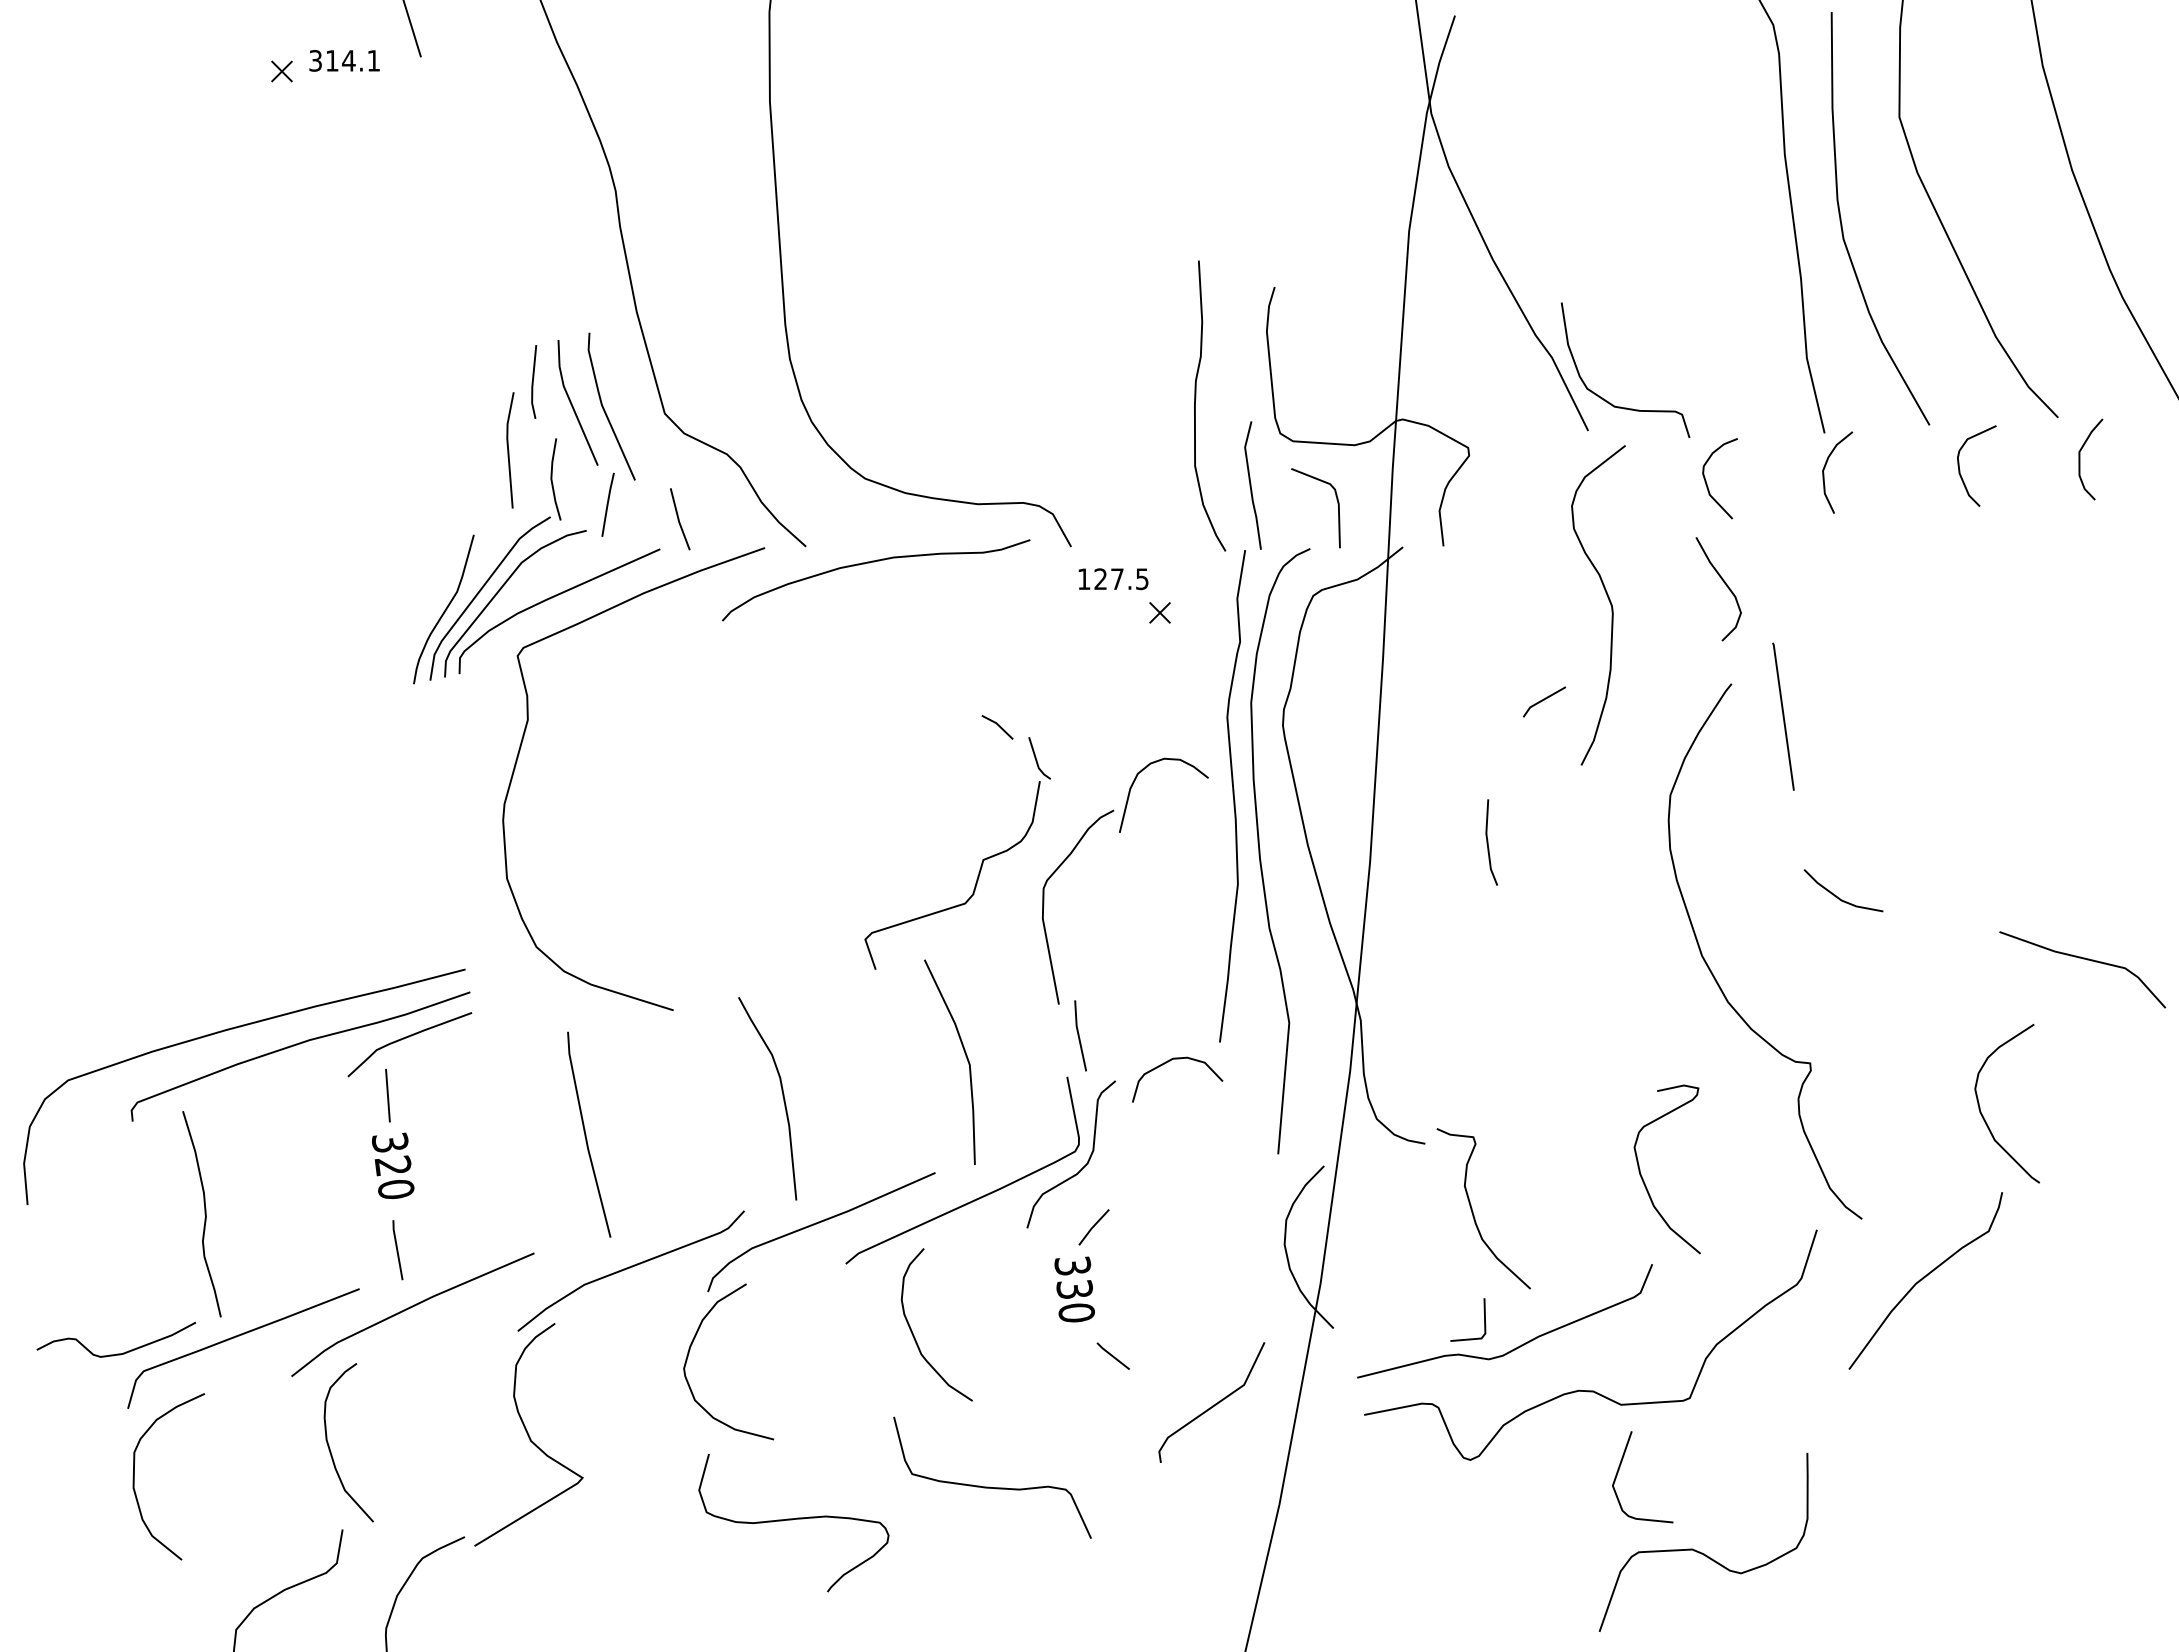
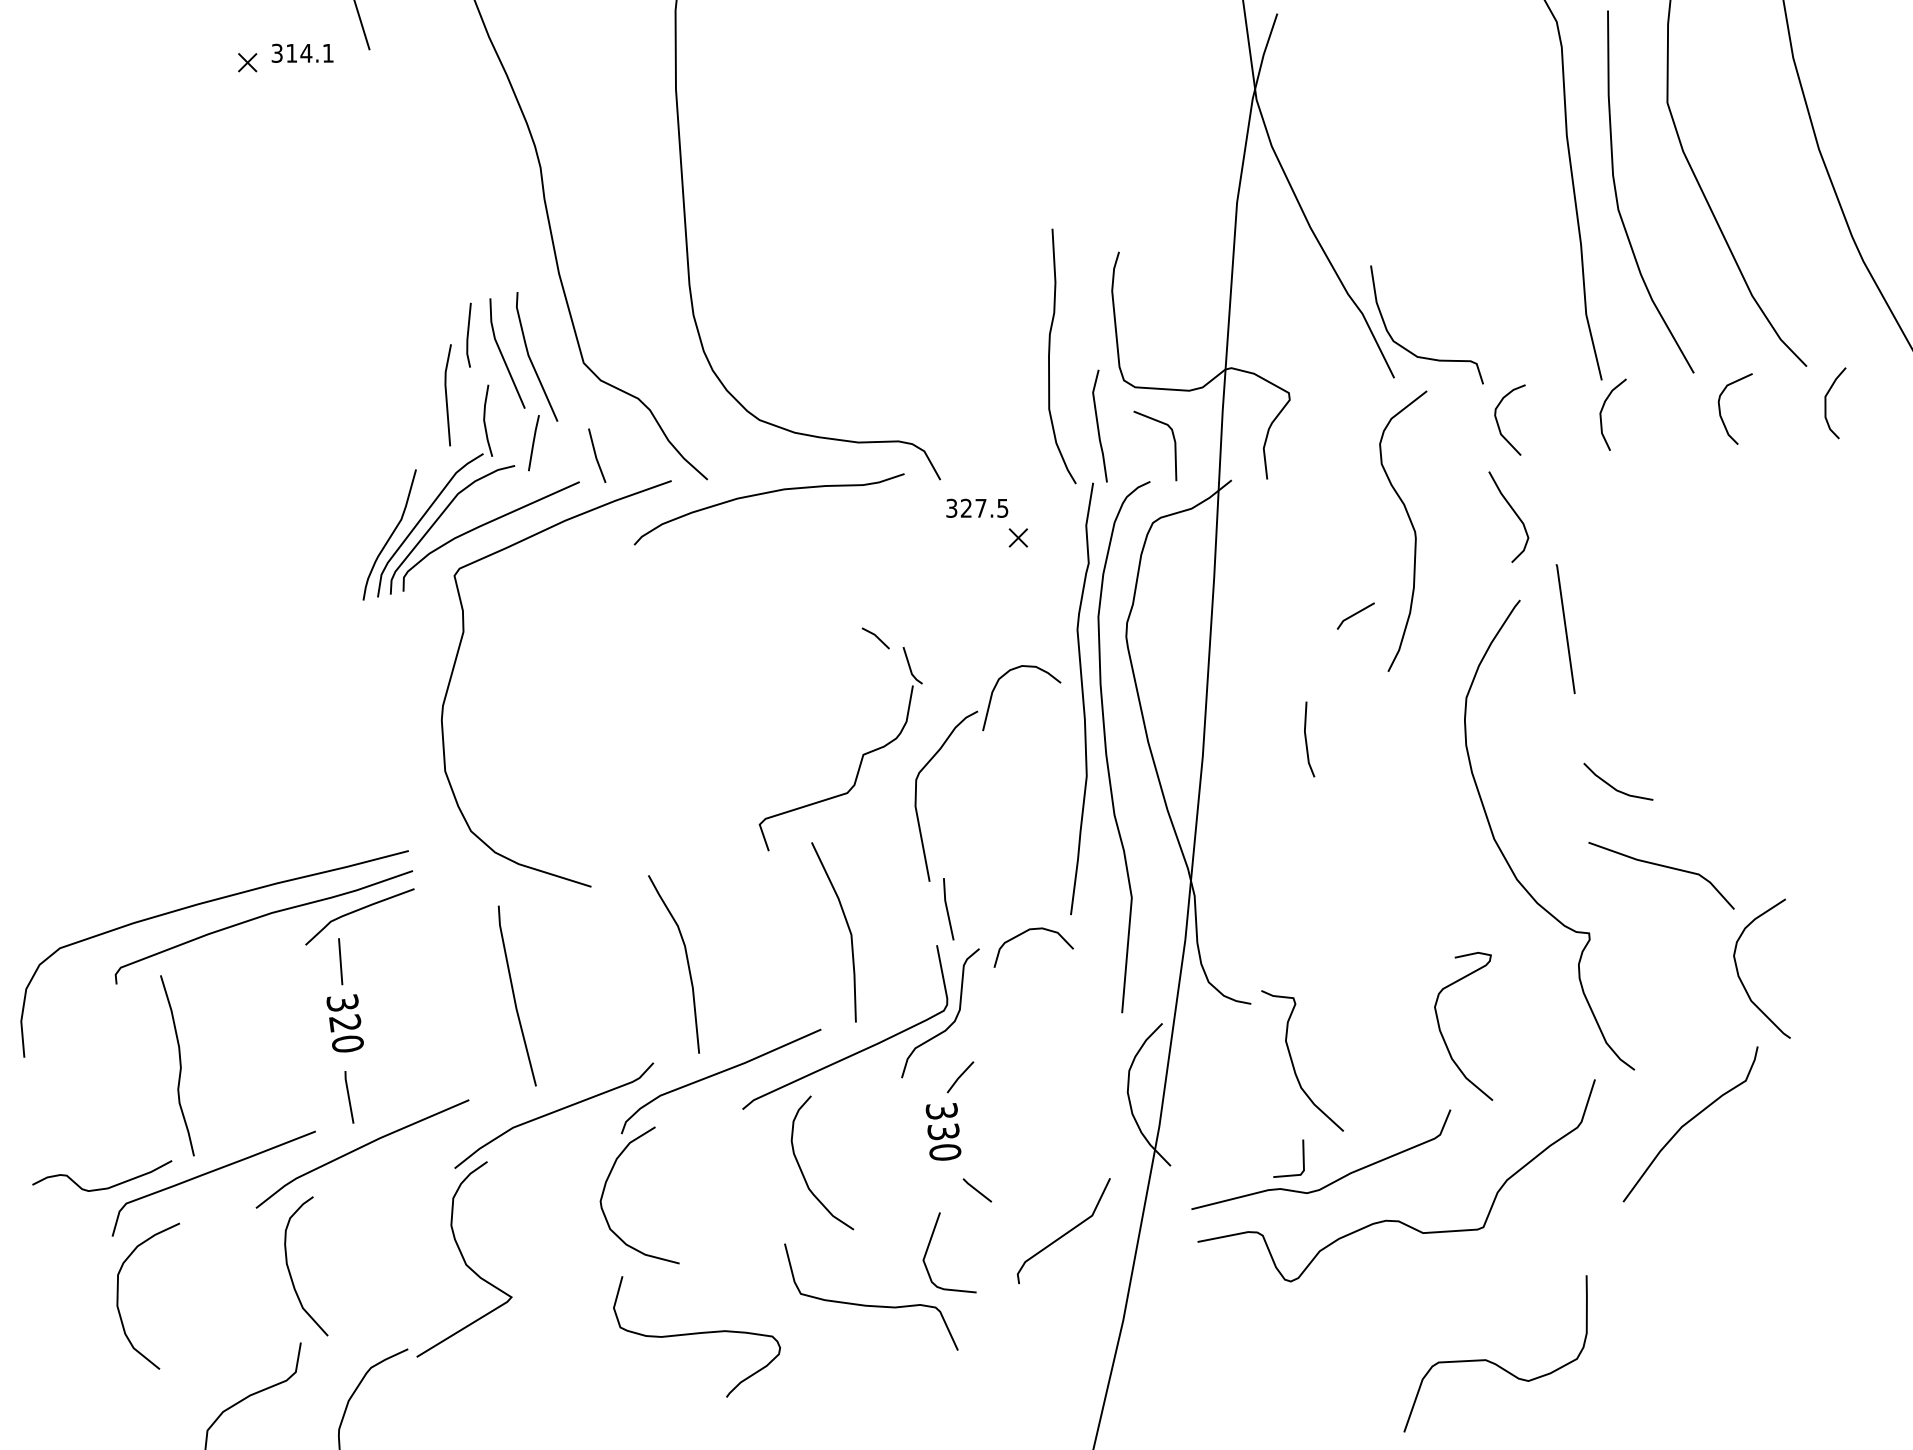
text: (1084, 579) -> (952, 508), 127.5 -> 327.5
line: (2083, 959) -> (1662, 866), moved
curve: (1619, 1470) -> (929, 1246), moved

